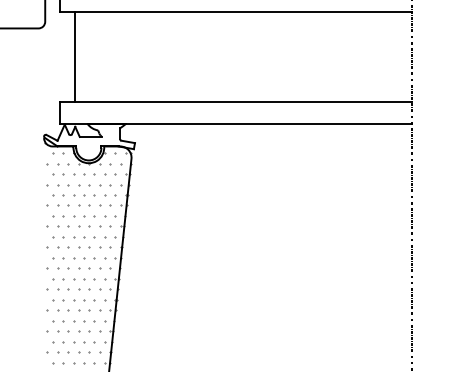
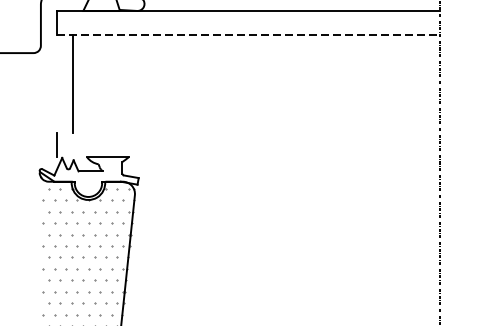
line: (236, 12) -> (249, 35), solid -> dashed
line: (235, 101) -> (248, 132), removed
line: (235, 124) -> (248, 157), removed

